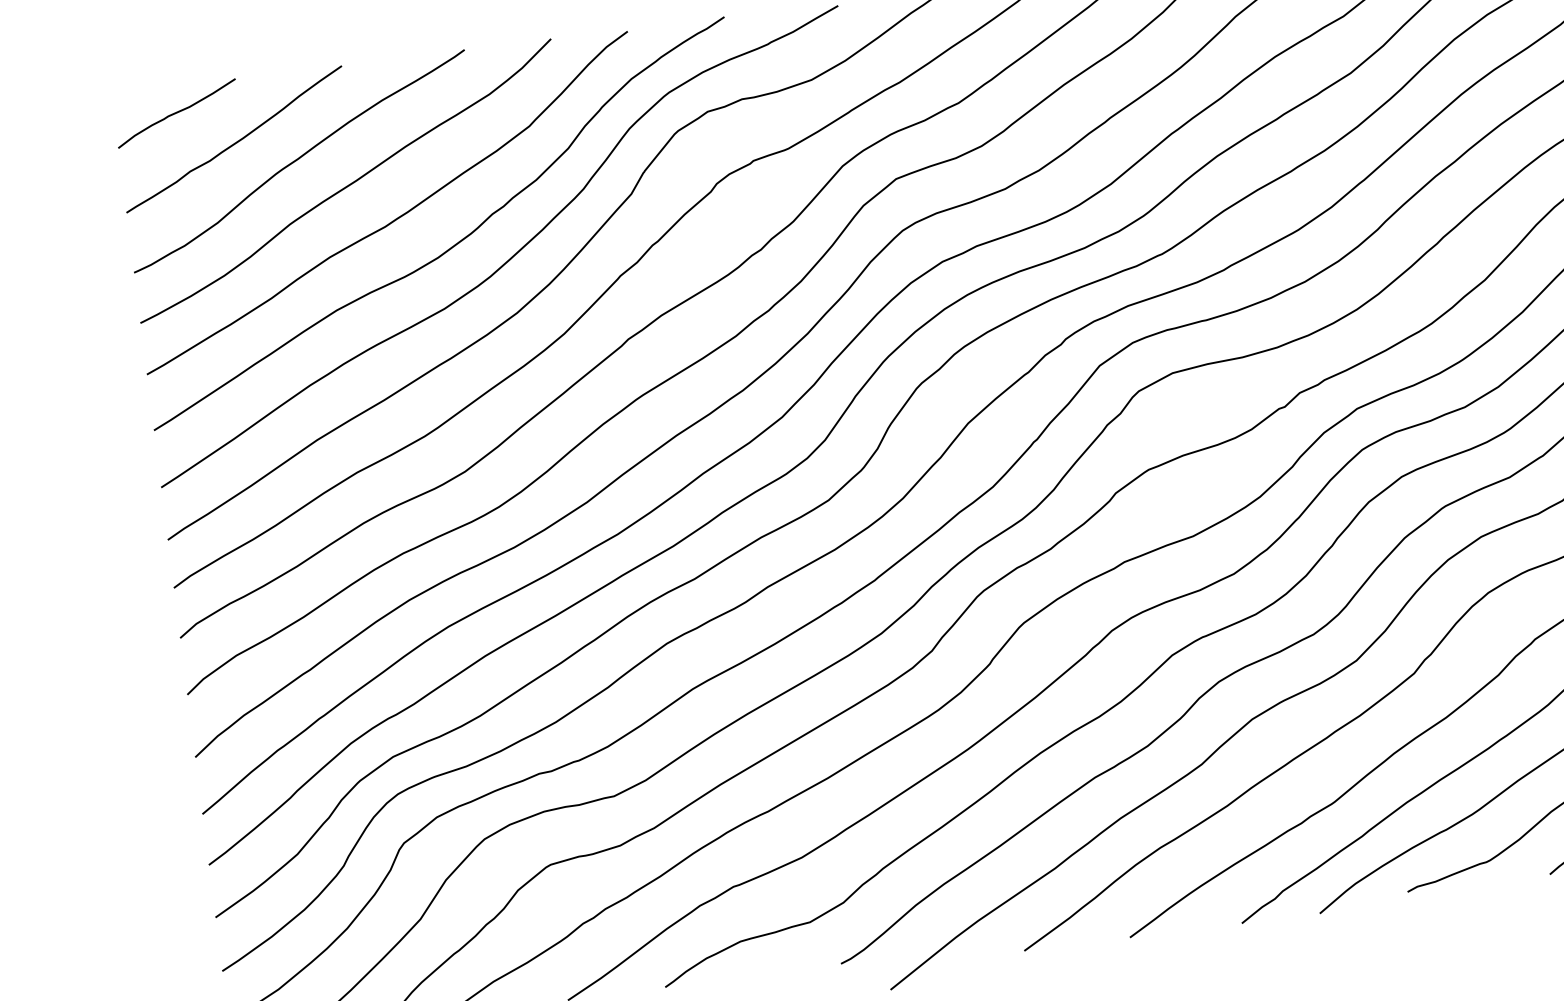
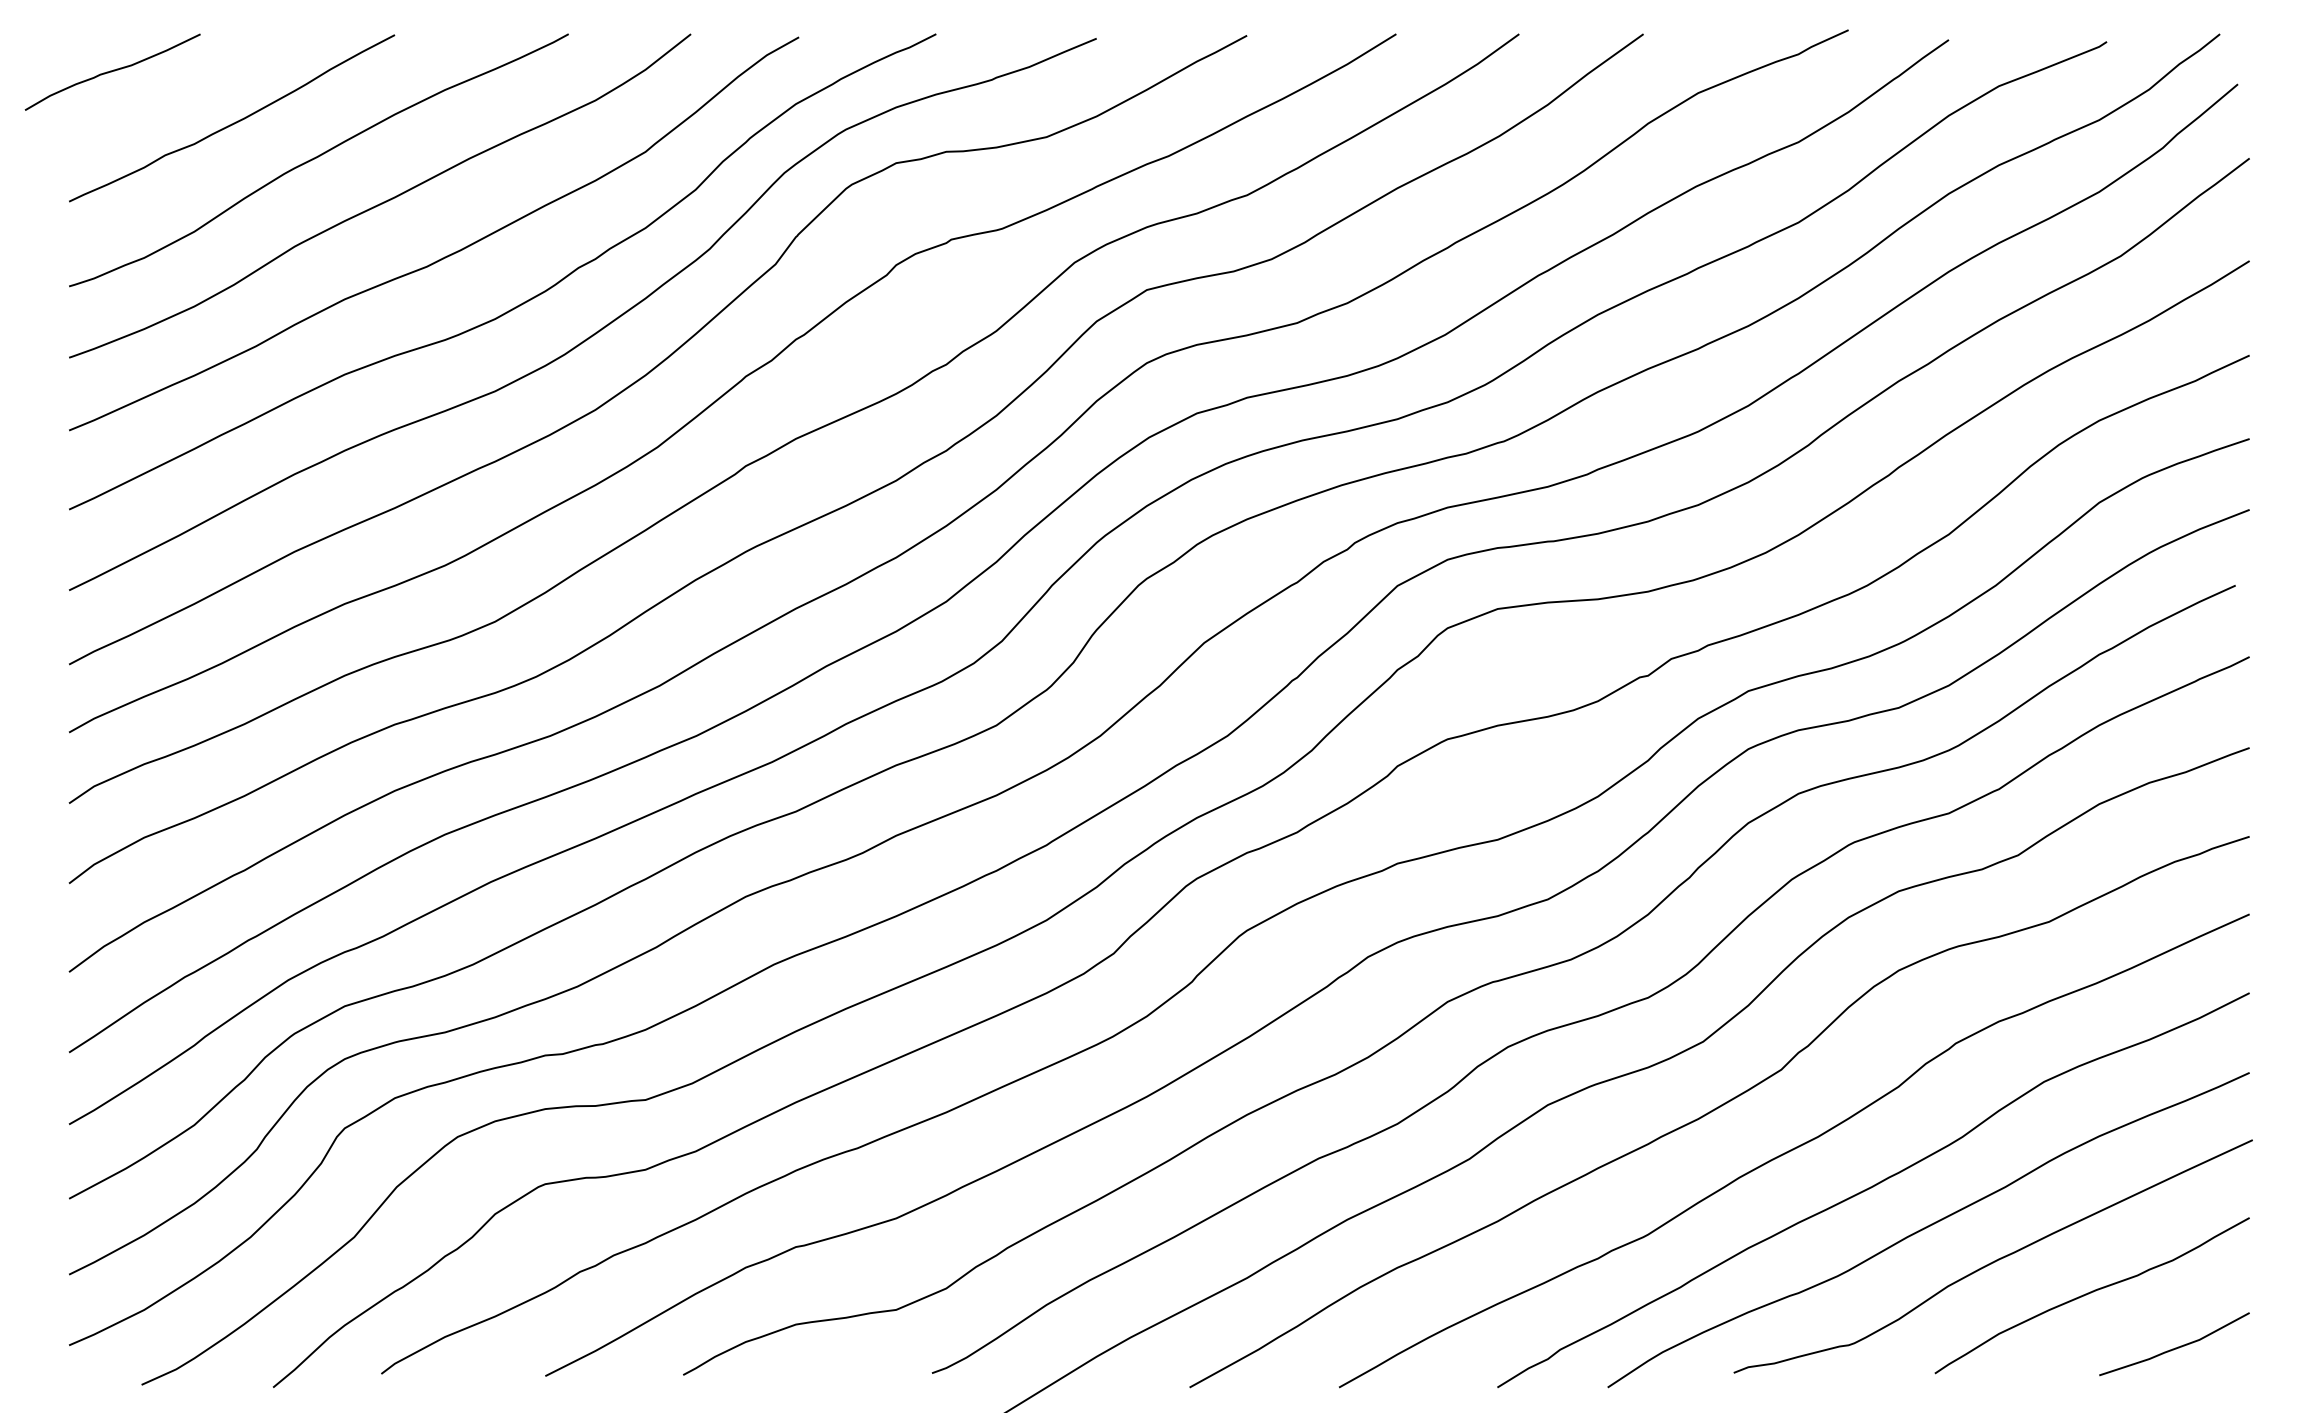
curve: (176, 113) -> (112, 71), moved

